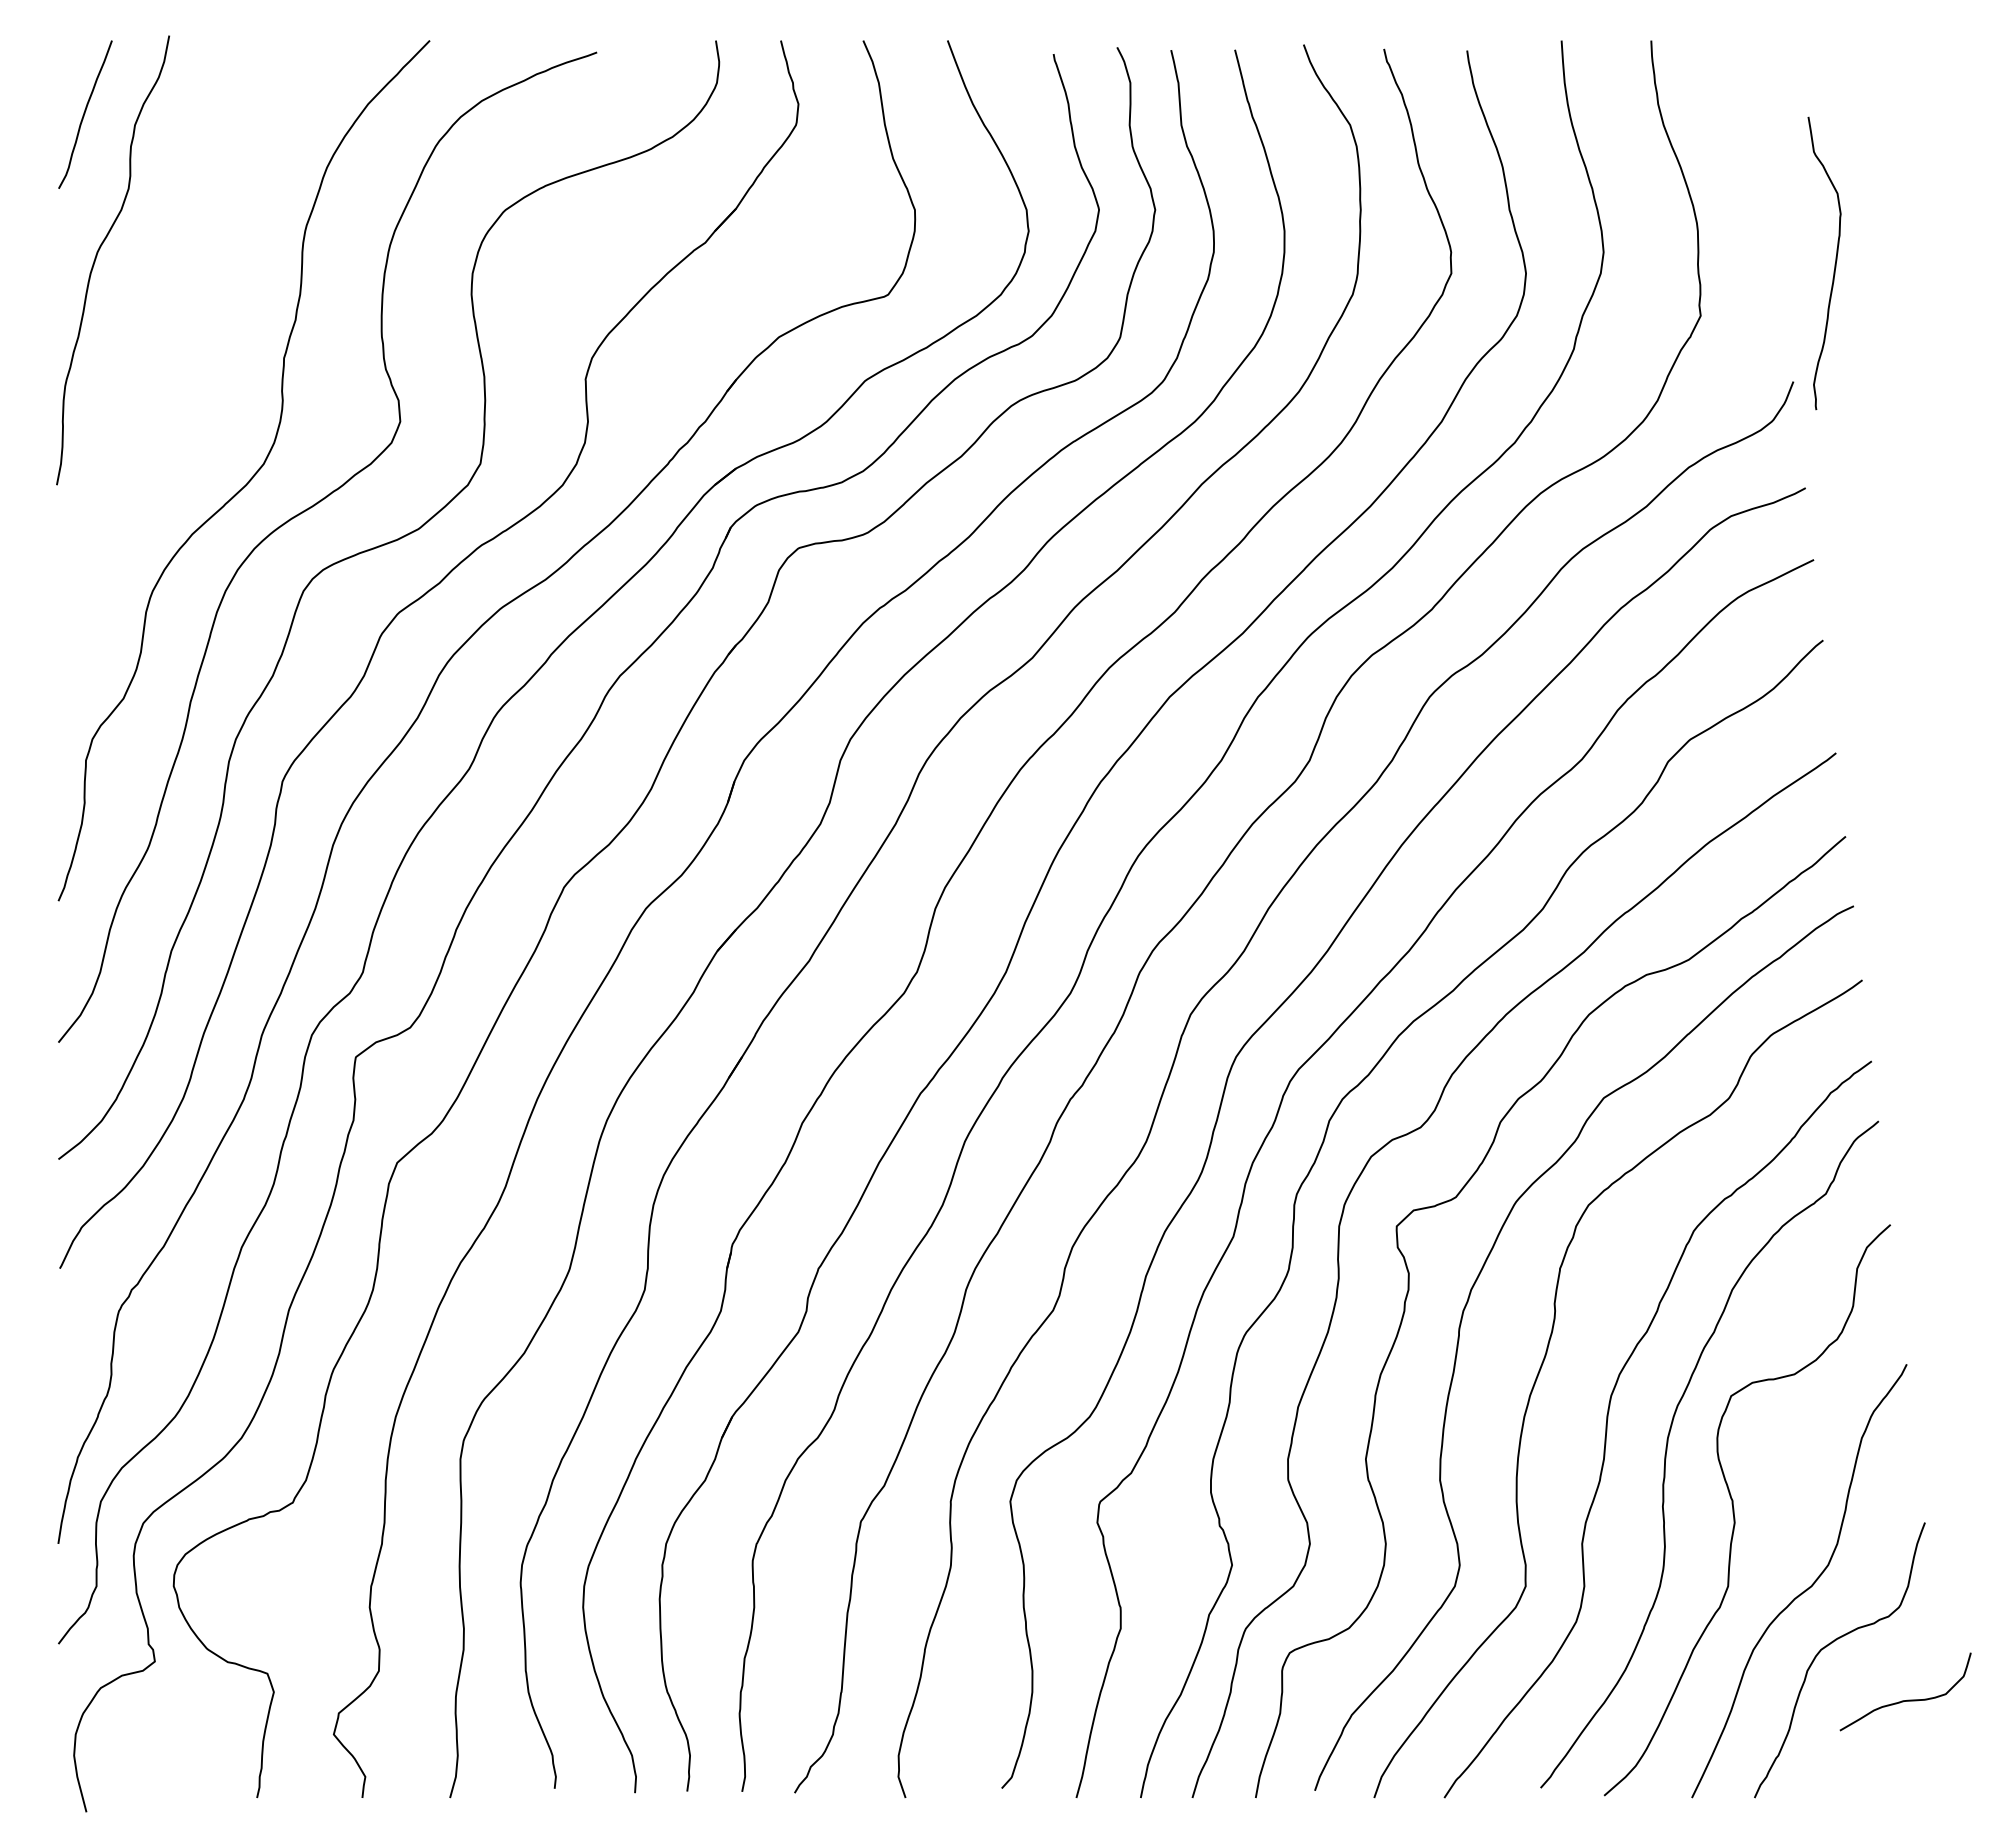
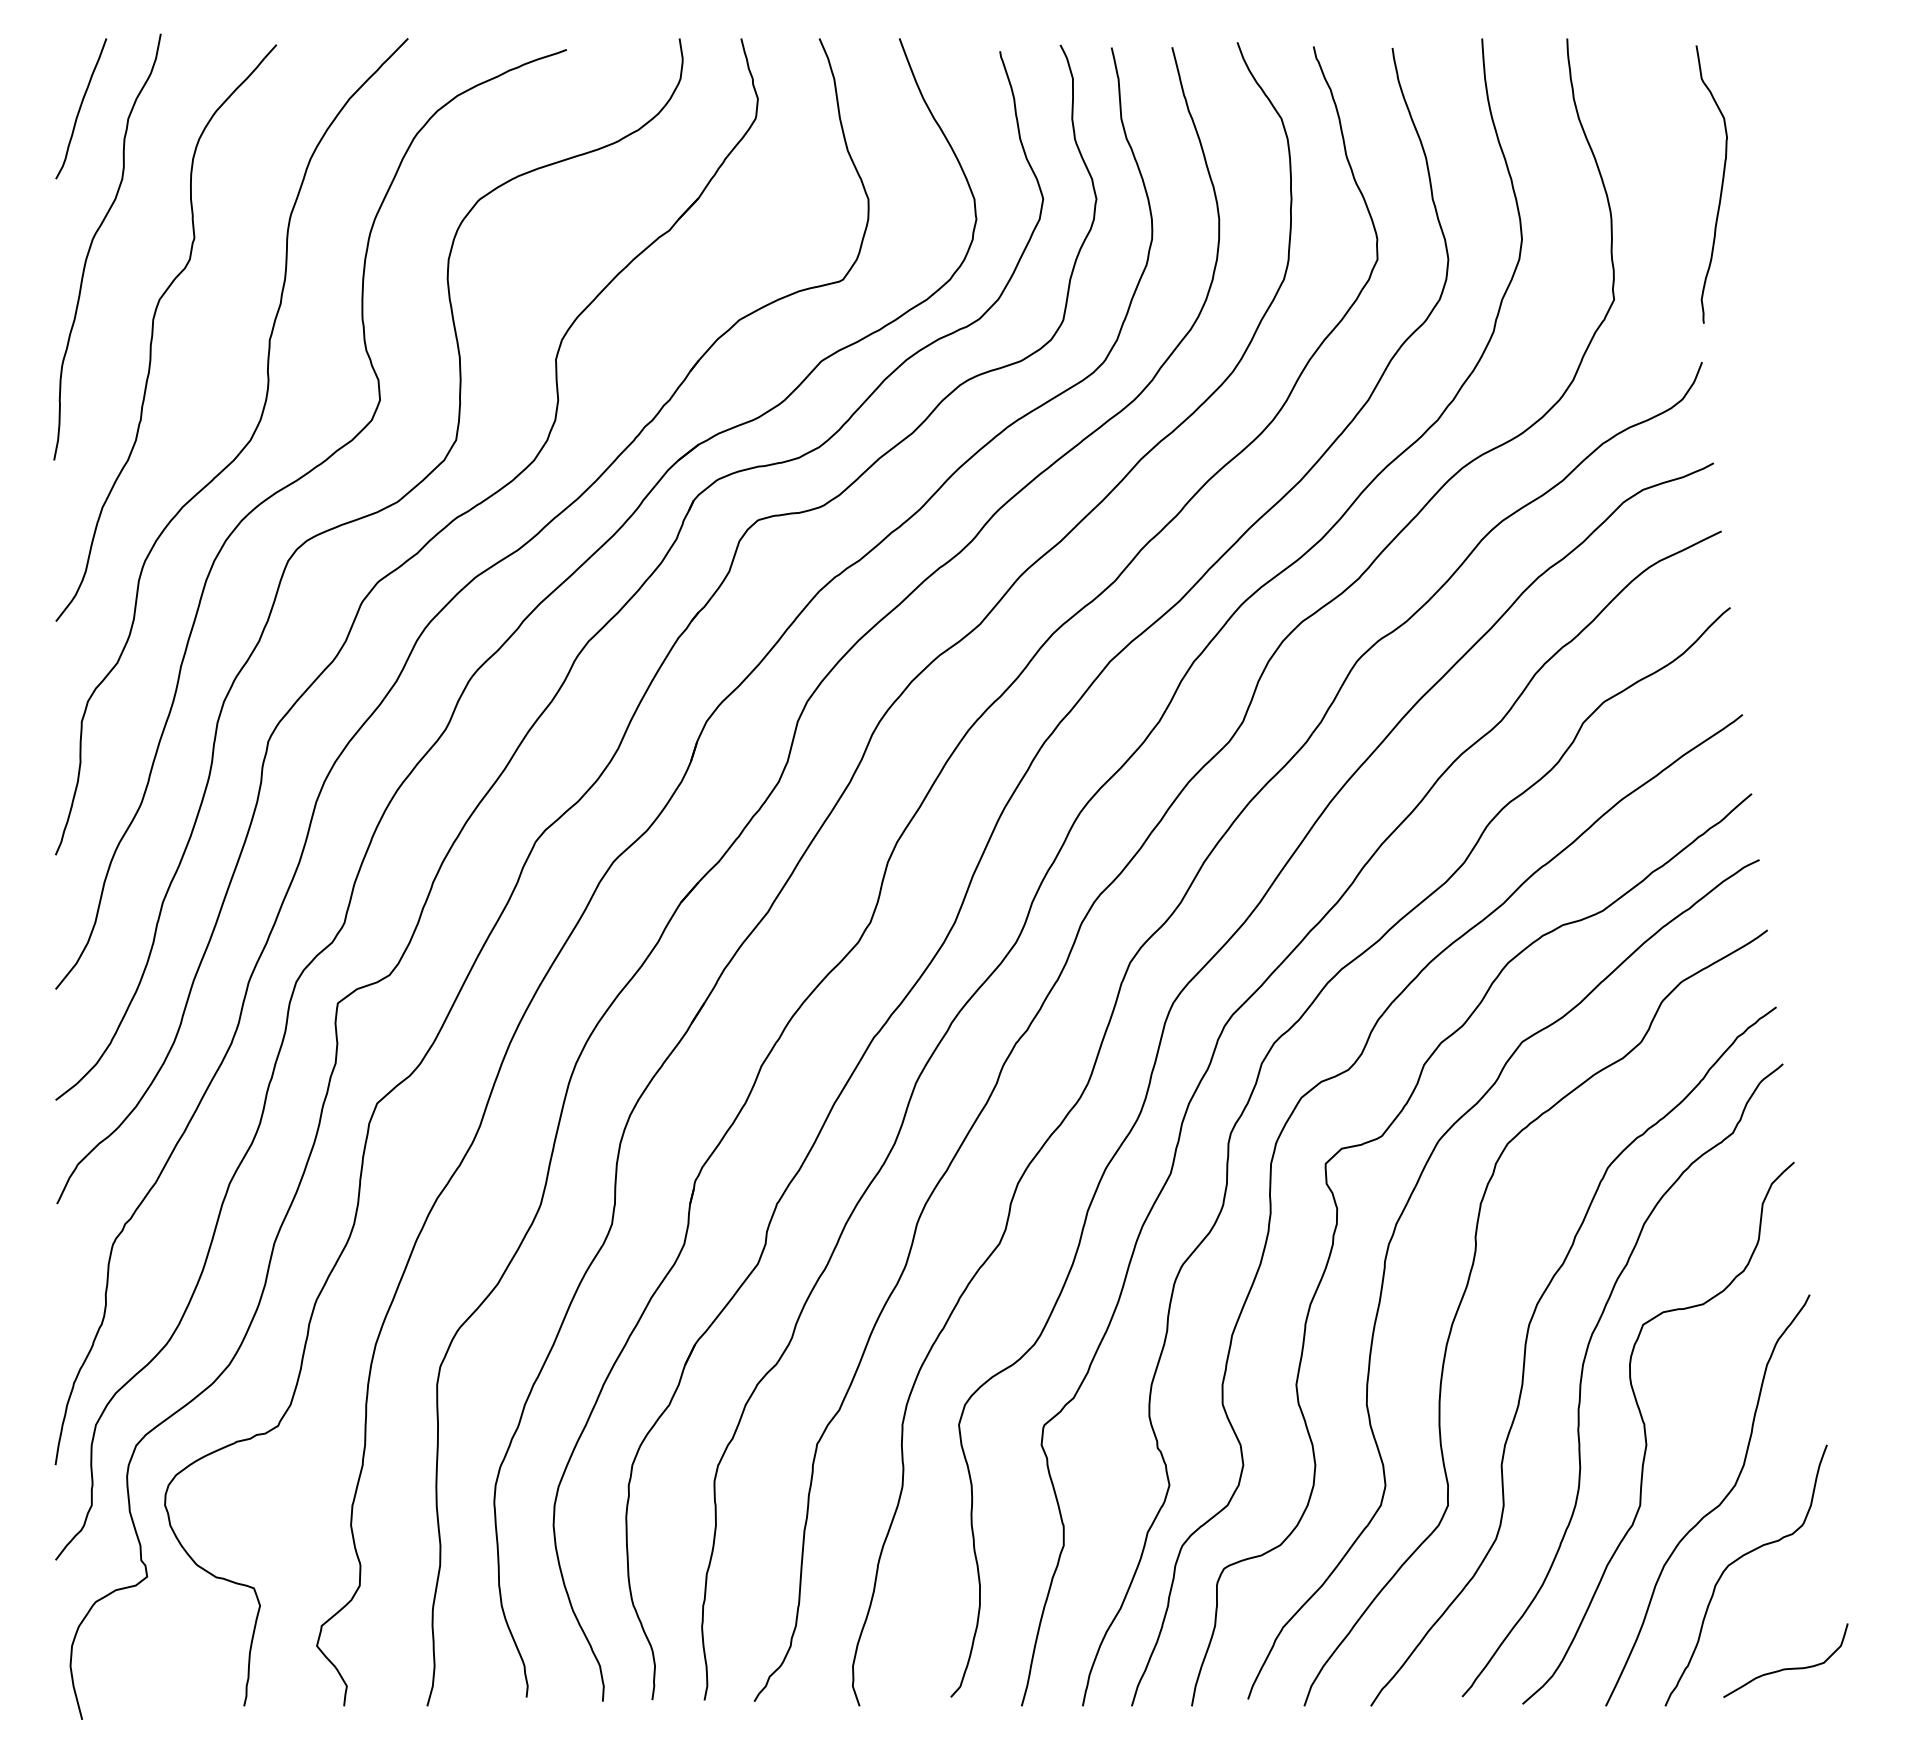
curve: (1834, 264) -> (1721, 185), moved
curve: (161, 350) -> (153, 332), added
curve: (1907, 1699) -> (1787, 1667), moved

